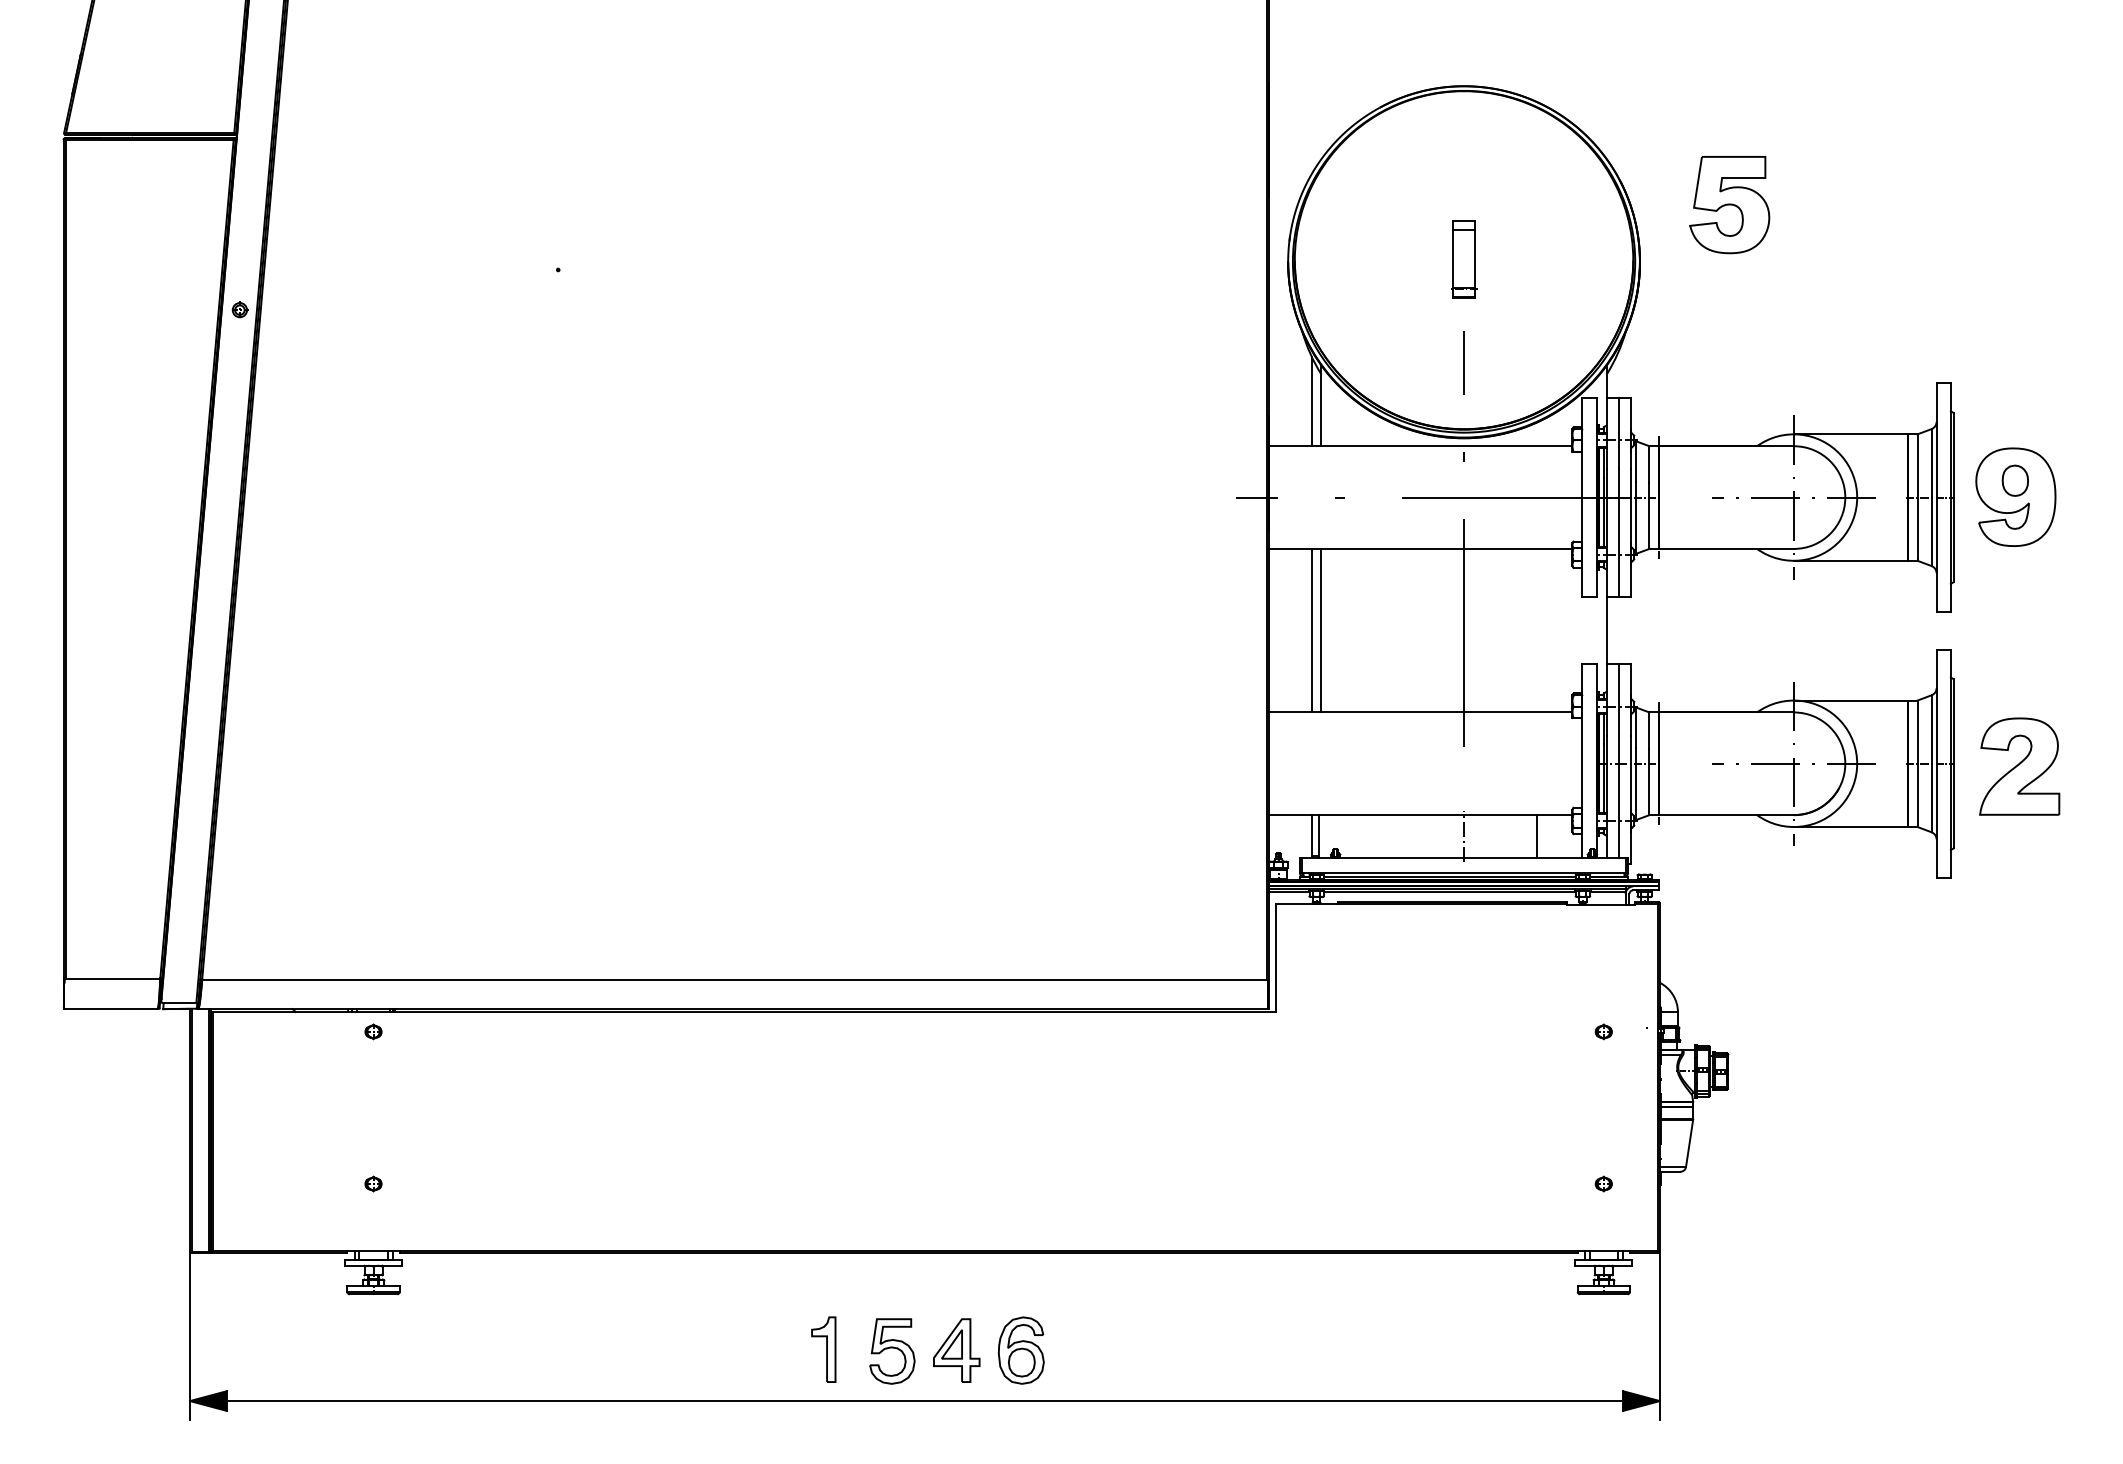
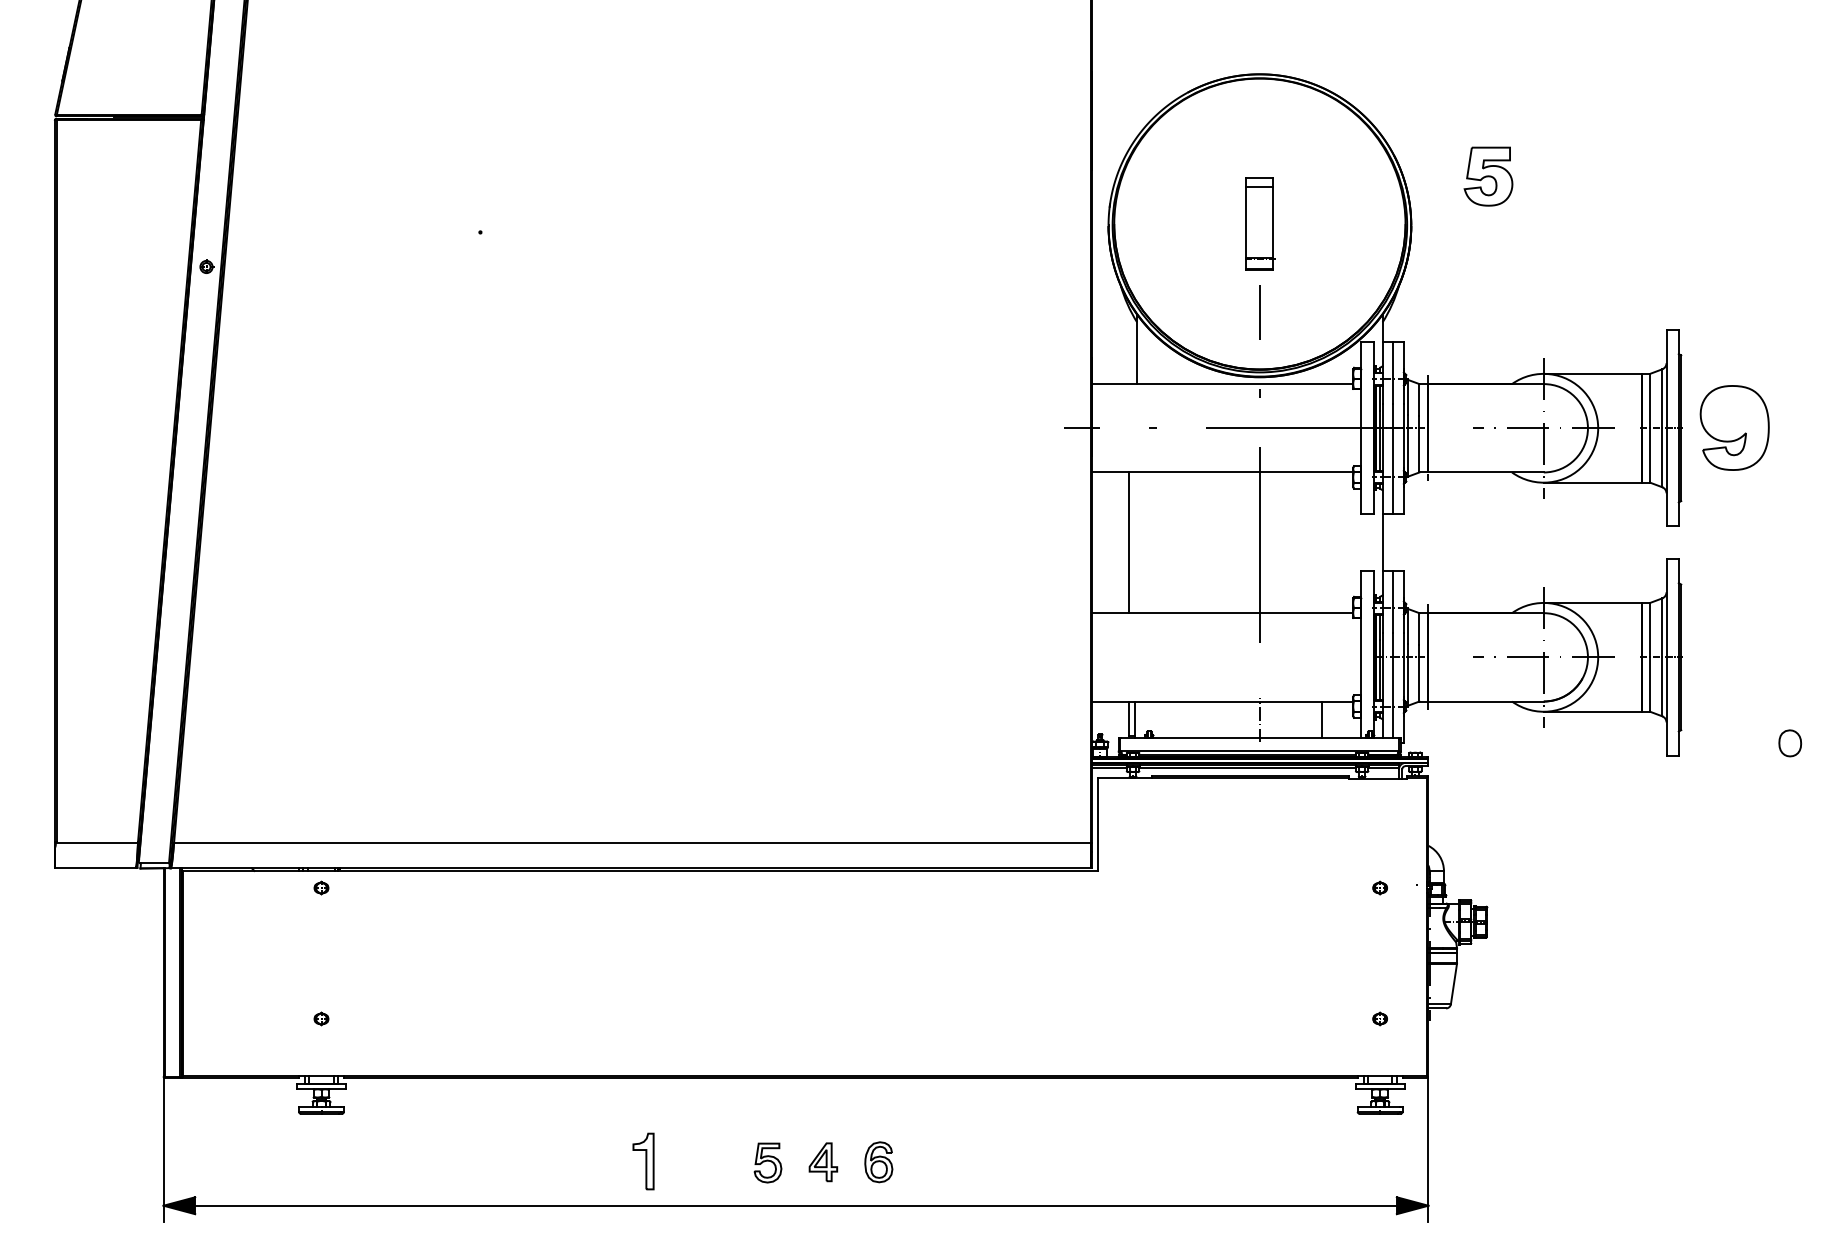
part: (1729, 205) -> (1488, 176), size x0.7
part: (1464, 259) -> (1260, 223), size x1.4
line: (1311, 401) -> (1128, 345), removed
part: (2014, 480) -> (1789, 743), moved
line: (1321, 630) -> (1137, 542), removed
part: (2019, 766) -> (1737, 659), removed
part: (823, 1349) -> (643, 1161), moved
part: (956, 1350) -> (823, 1162), size x0.7
part: (1020, 1350) -> (878, 1162), size x0.7
part: (892, 1351) -> (768, 1163), size x0.7

